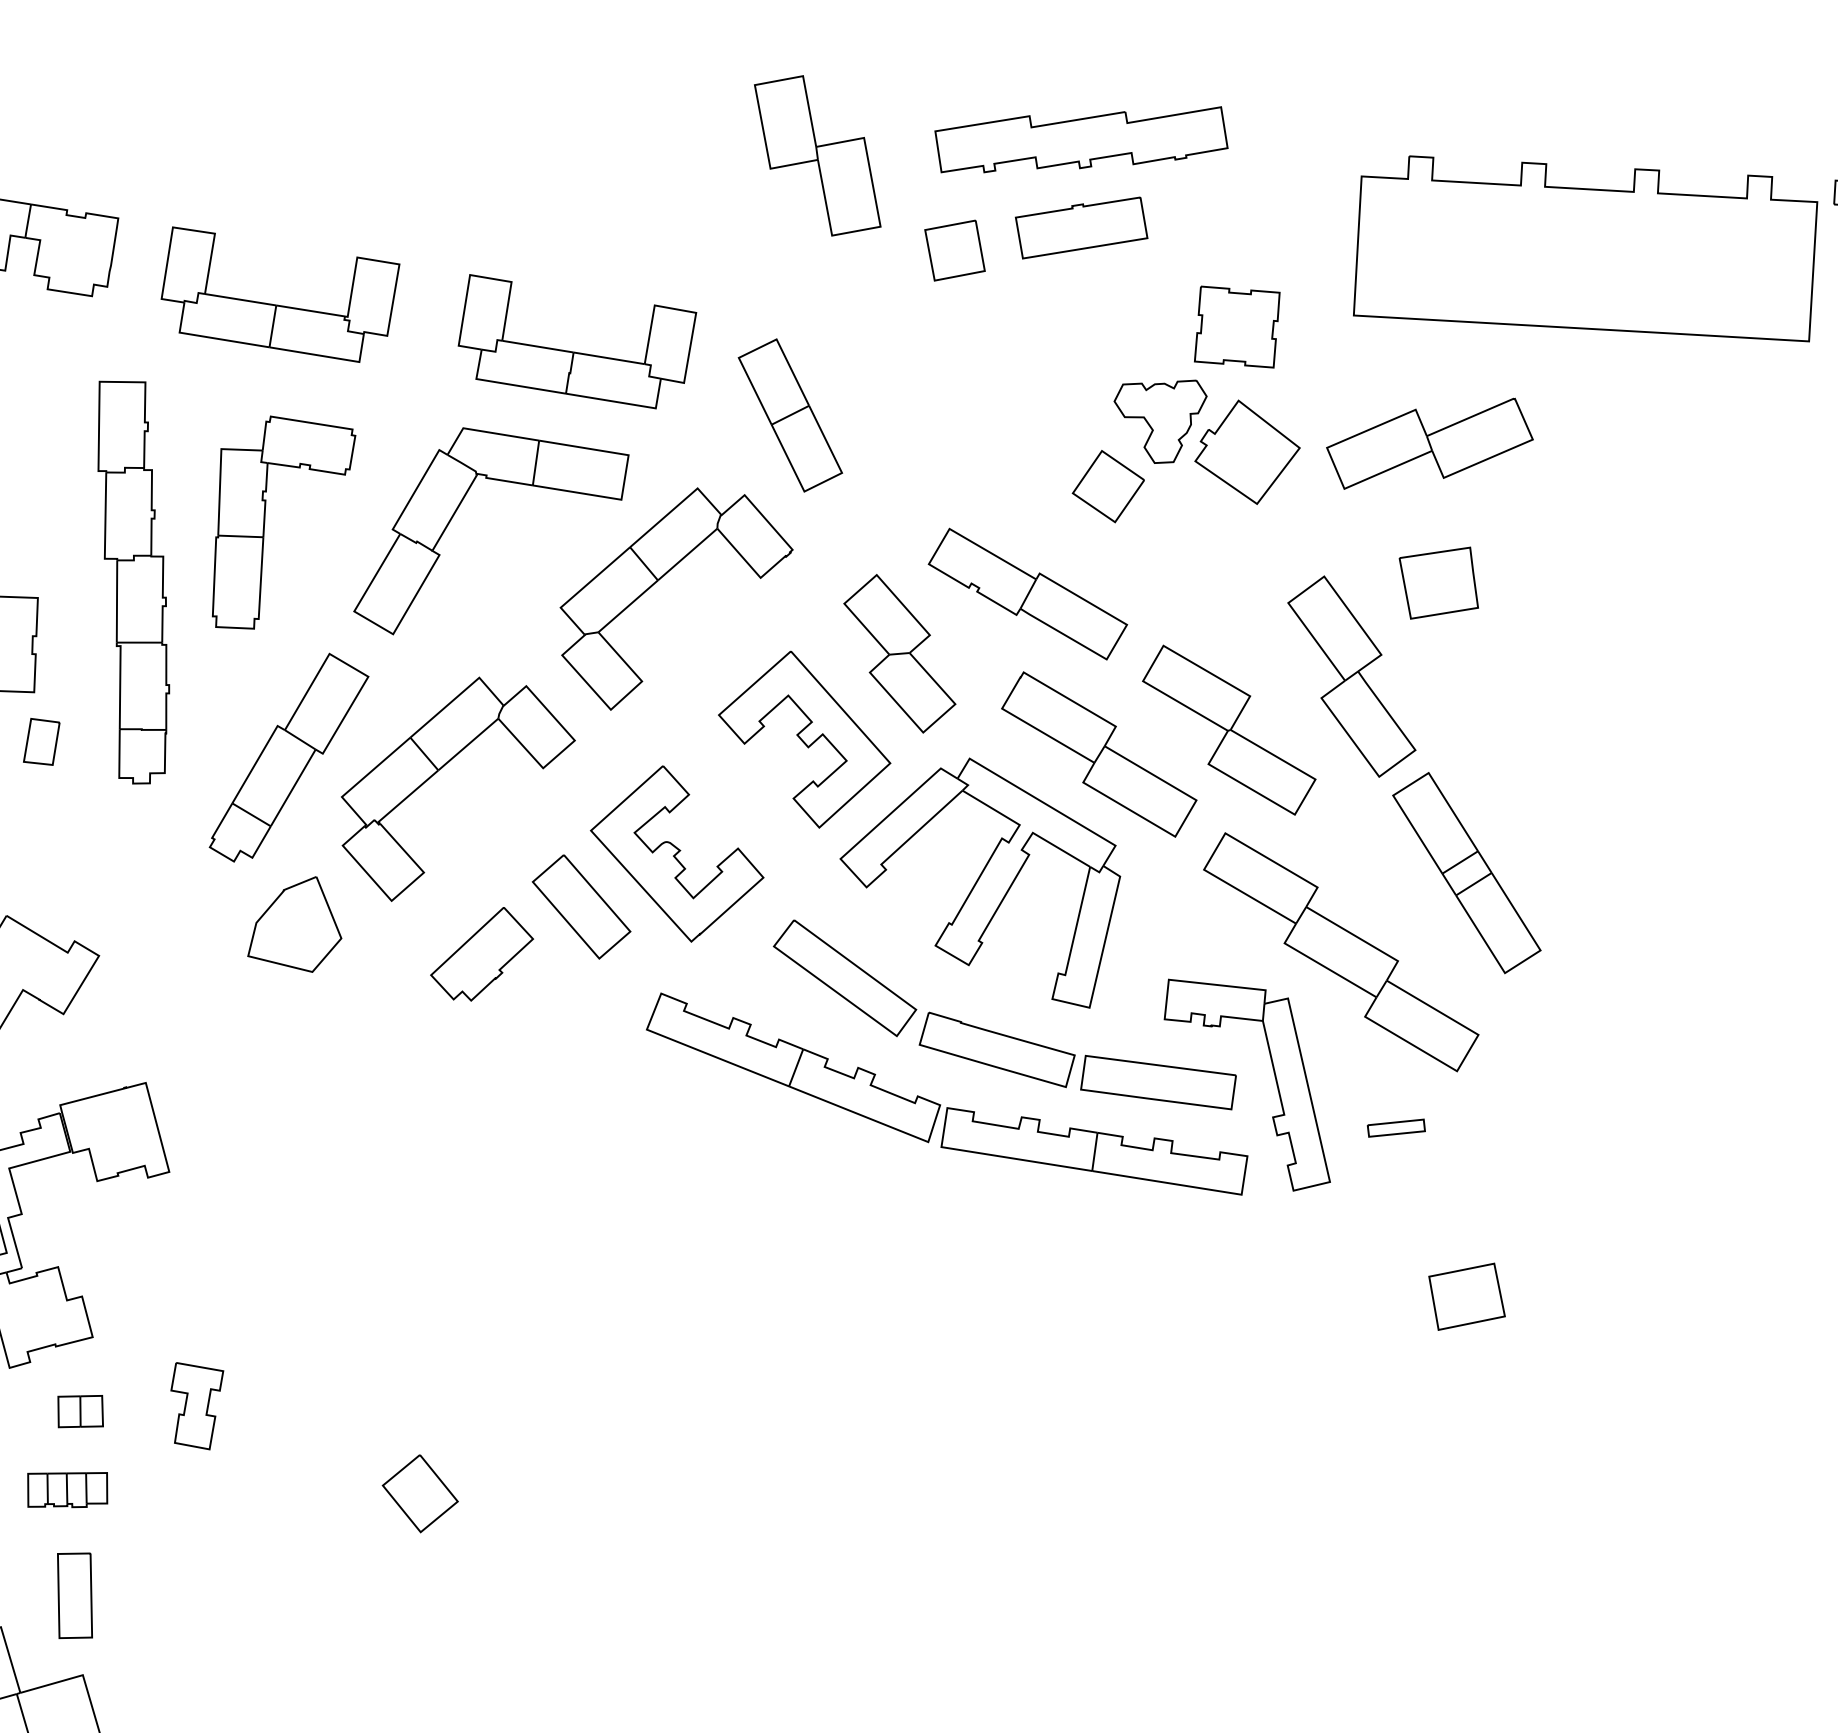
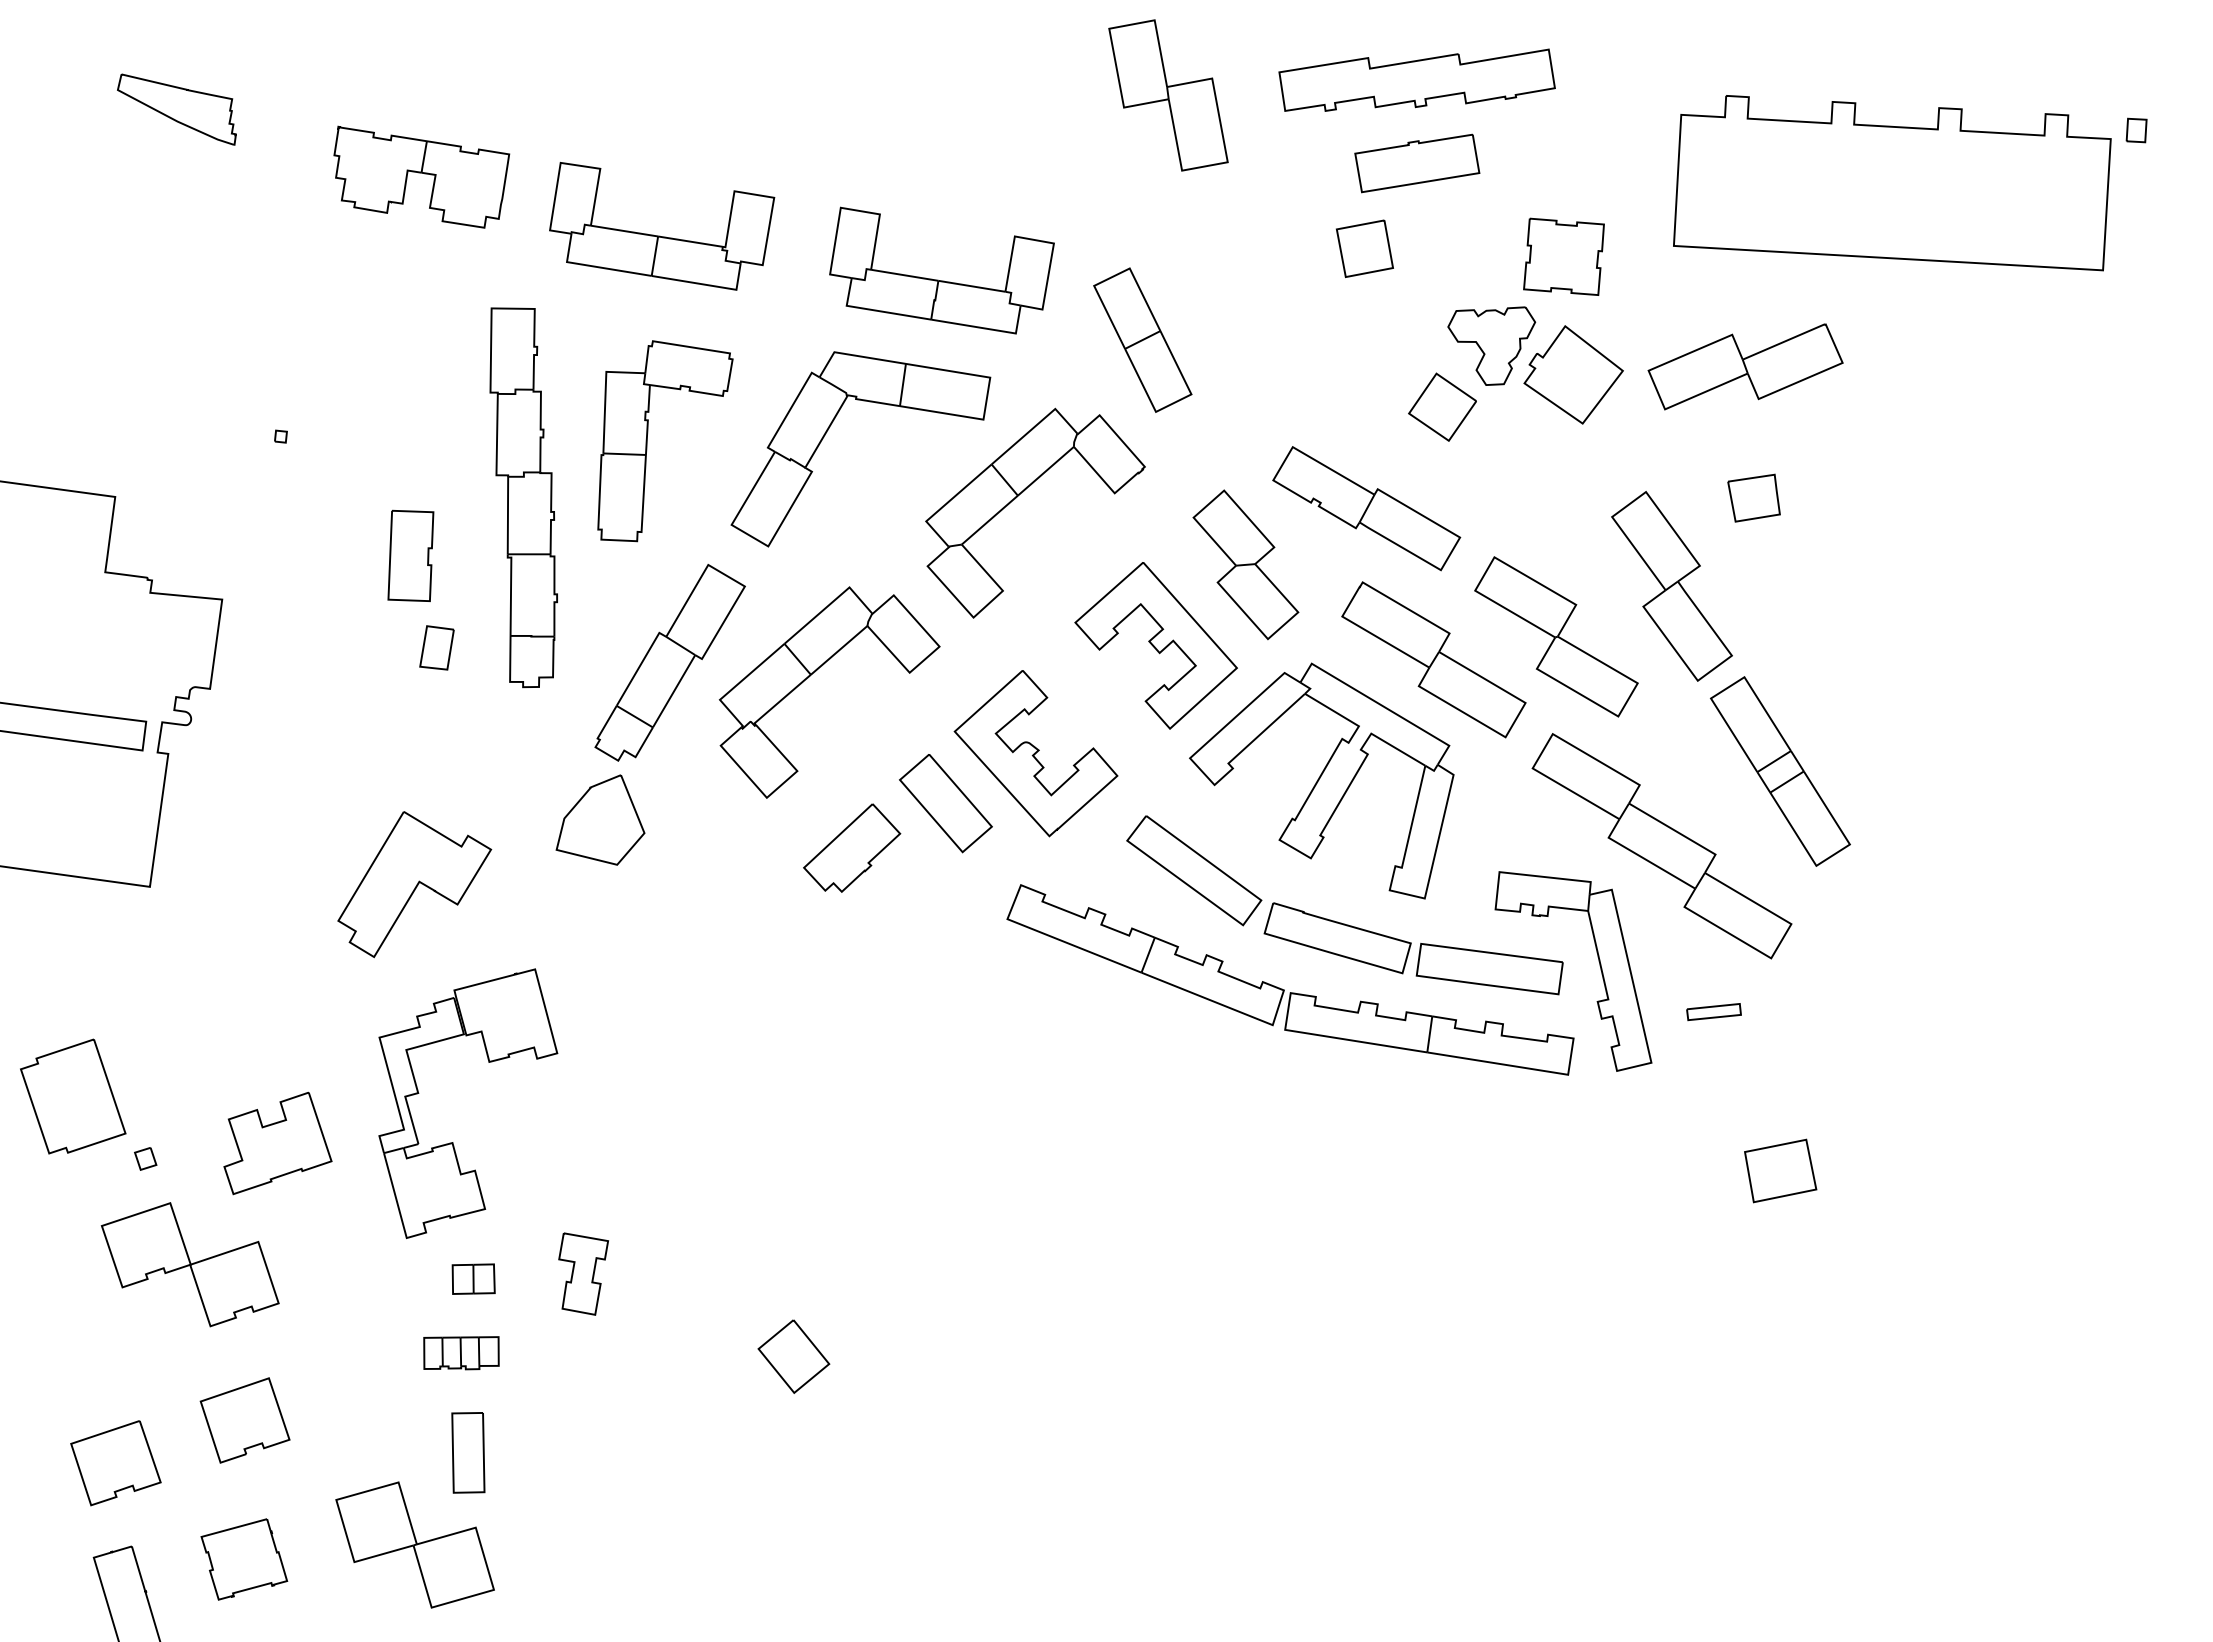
part: (954, 250) -> (1364, 248), moved
part: (1438, 582) -> (1753, 497), size x0.7
part: (294, 923) -> (600, 819), moved

